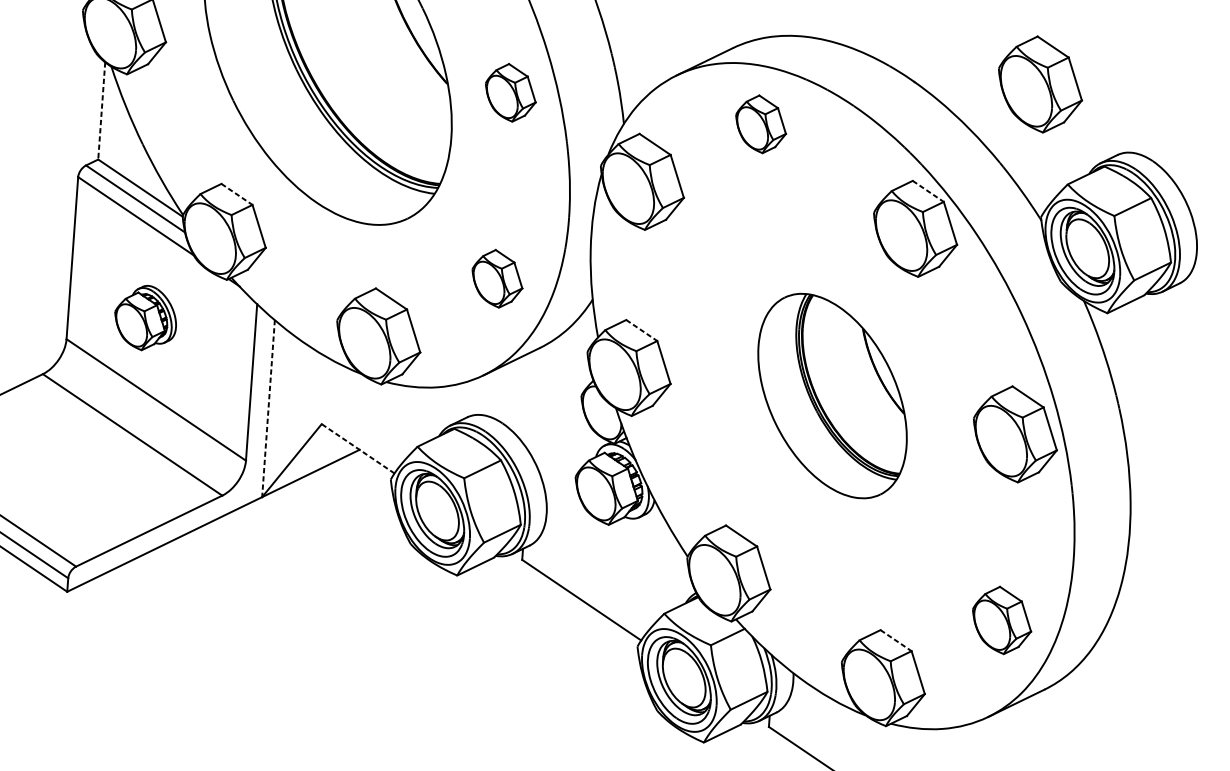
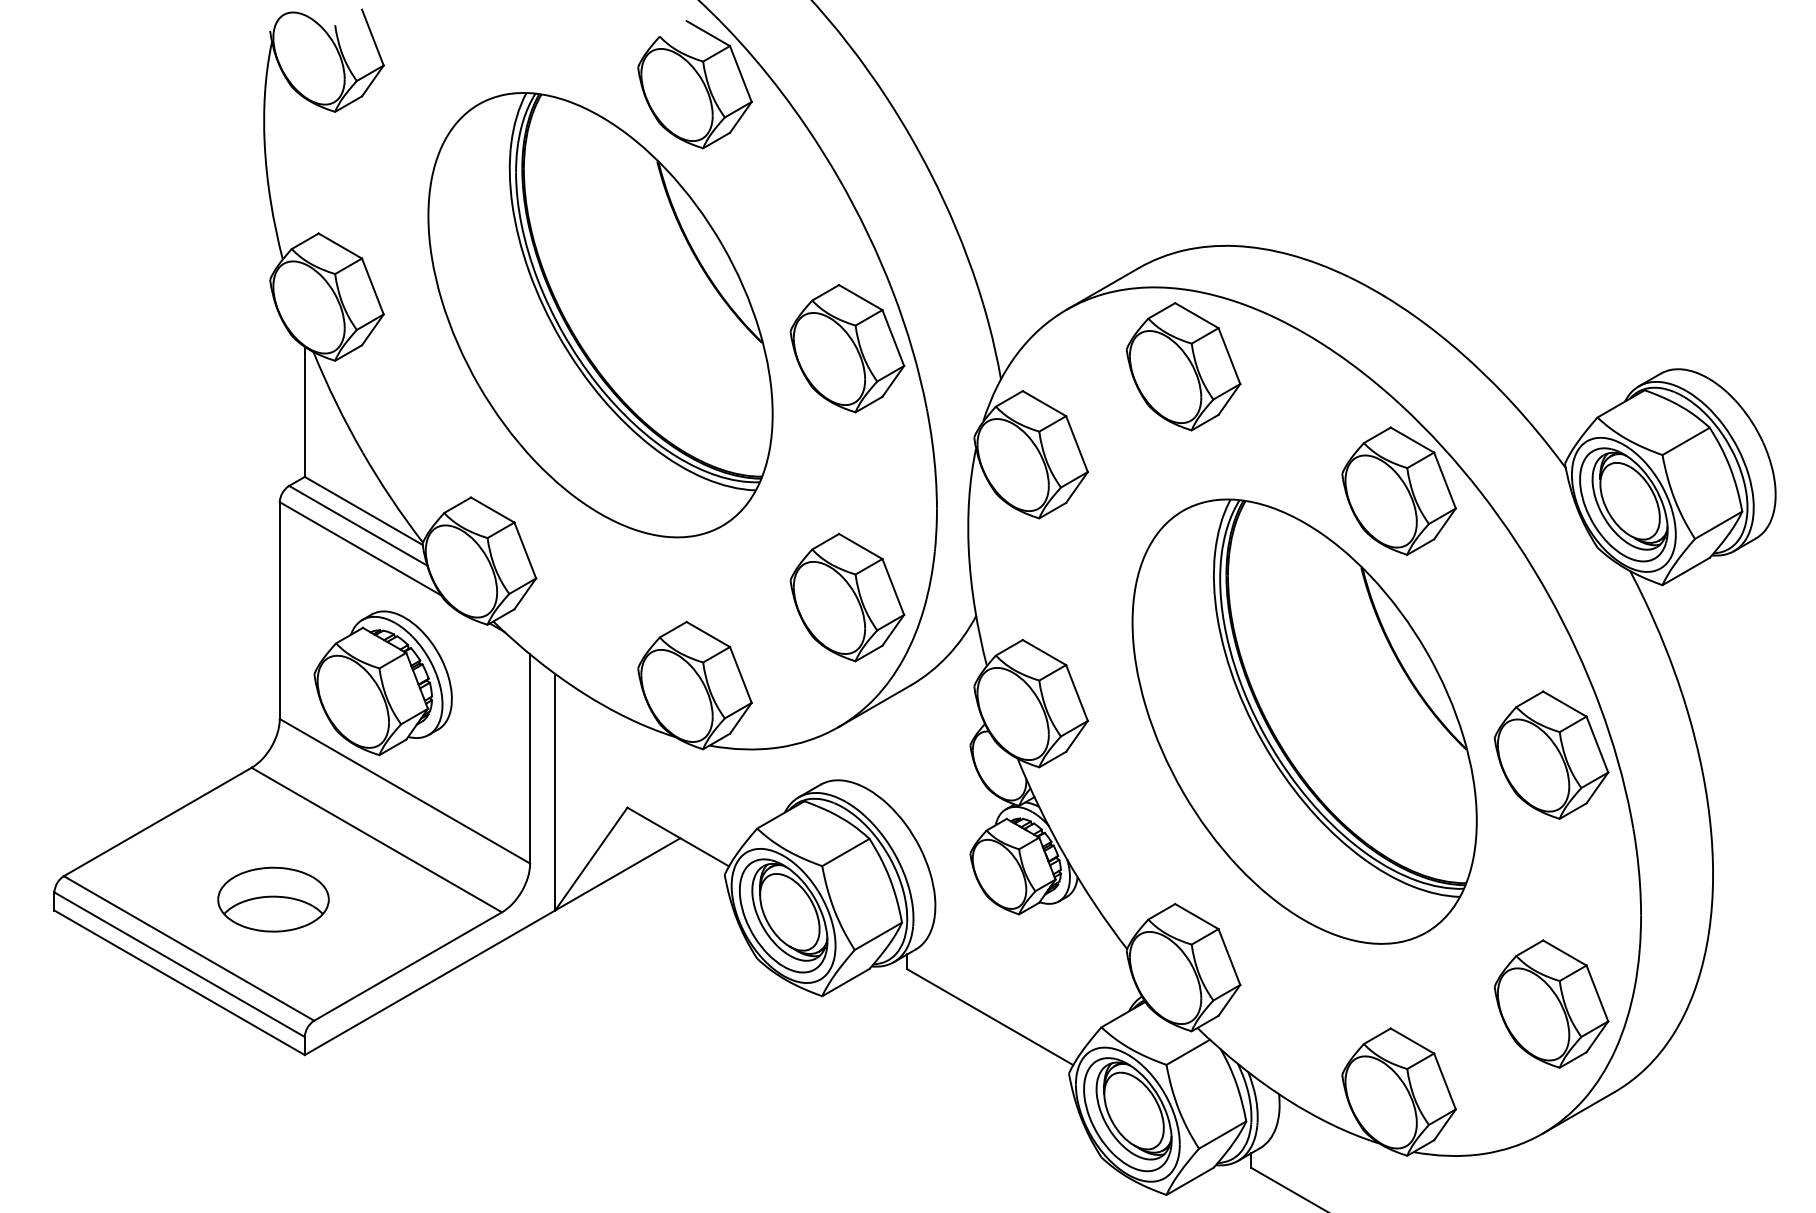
part: (1040, 84) -> (1551, 286), removed
part: (510, 92) -> (847, 348), size x1.67
line: (101, 111) -> (304, 412), dashed -> solid
part: (761, 124) -> (1183, 366), size x1.67
line: (928, 191) -> (1412, 440), dashed -> solid
line: (237, 194) -> (493, 510), dashed -> solid
part: (497, 278) -> (847, 597), size x1.67
part: (145, 318) -> (382, 683), size x1.67
line: (641, 330) -> (1044, 652), dashed -> solid
part: (832, 395) -> (1304, 721), size x1.67
line: (268, 408) -> (555, 792), dashed -> solid
line: (358, 449) -> (678, 837), dashed -> solid
part: (52, 473) -> (273, 899), added
part: (1002, 620) -> (1551, 1003), size x1.43
line: (896, 641) -> (1412, 1041), dashed -> solid

